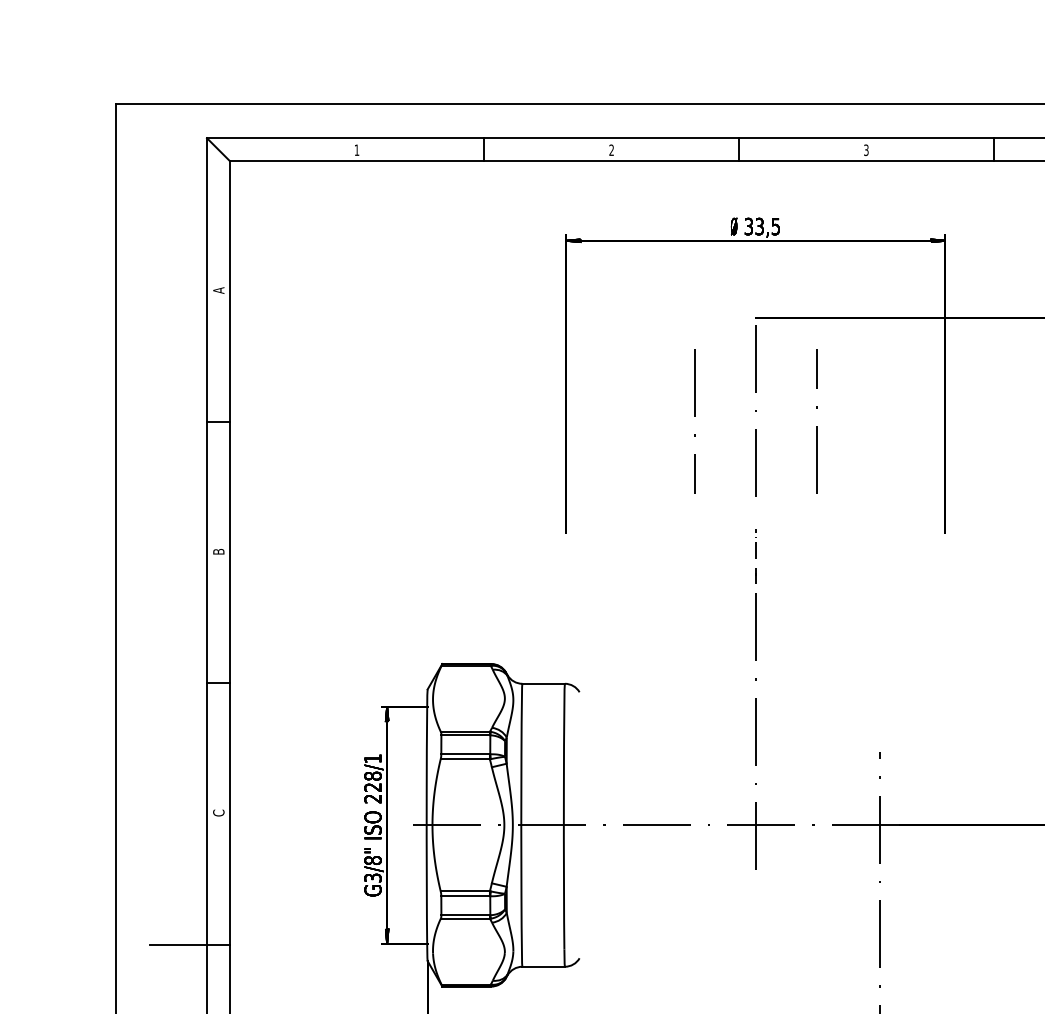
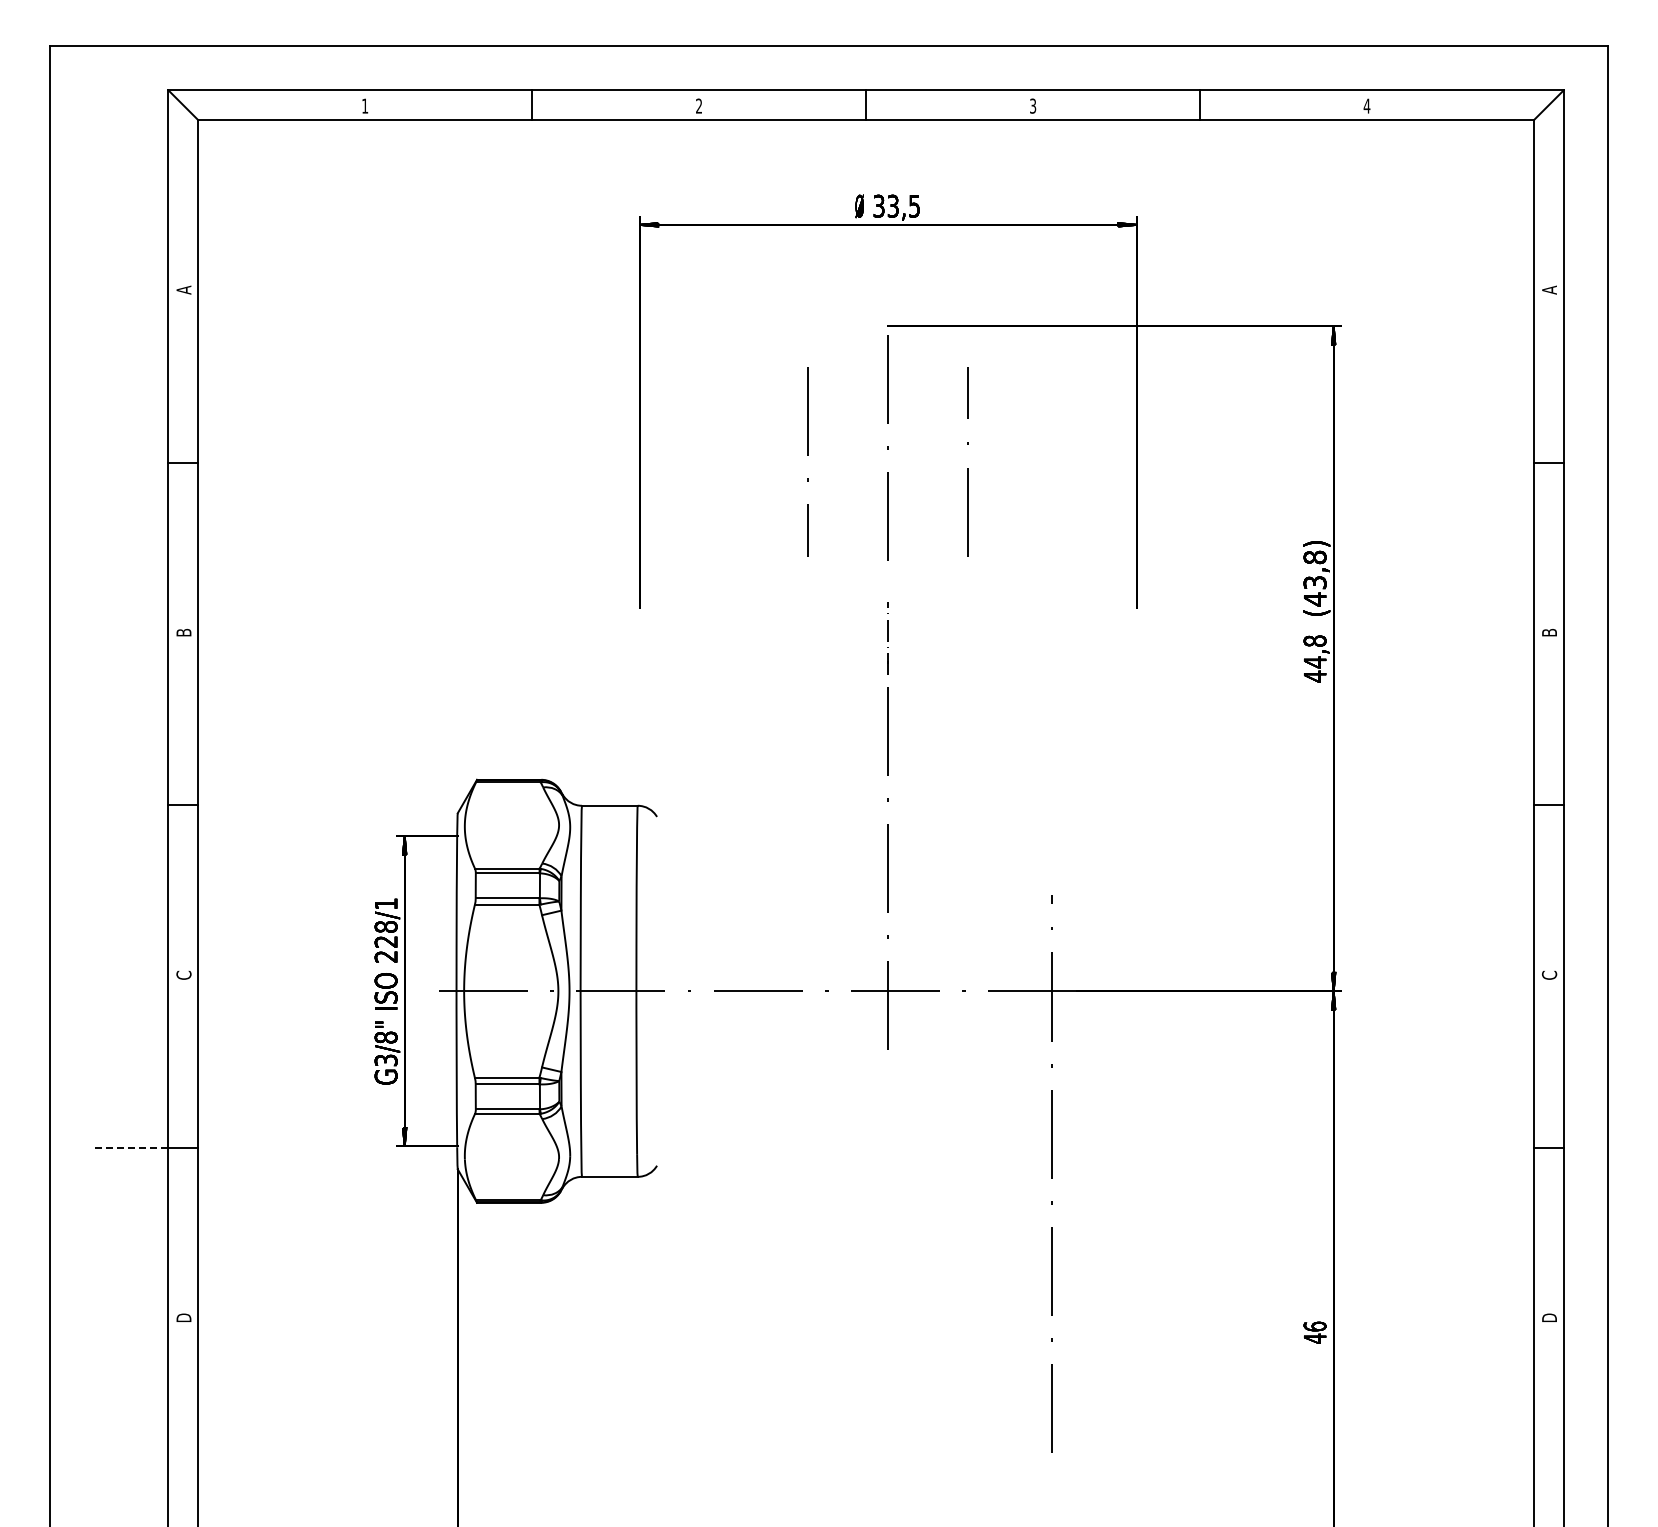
line: (178, 944) -> (130, 1147), solid -> dashed

